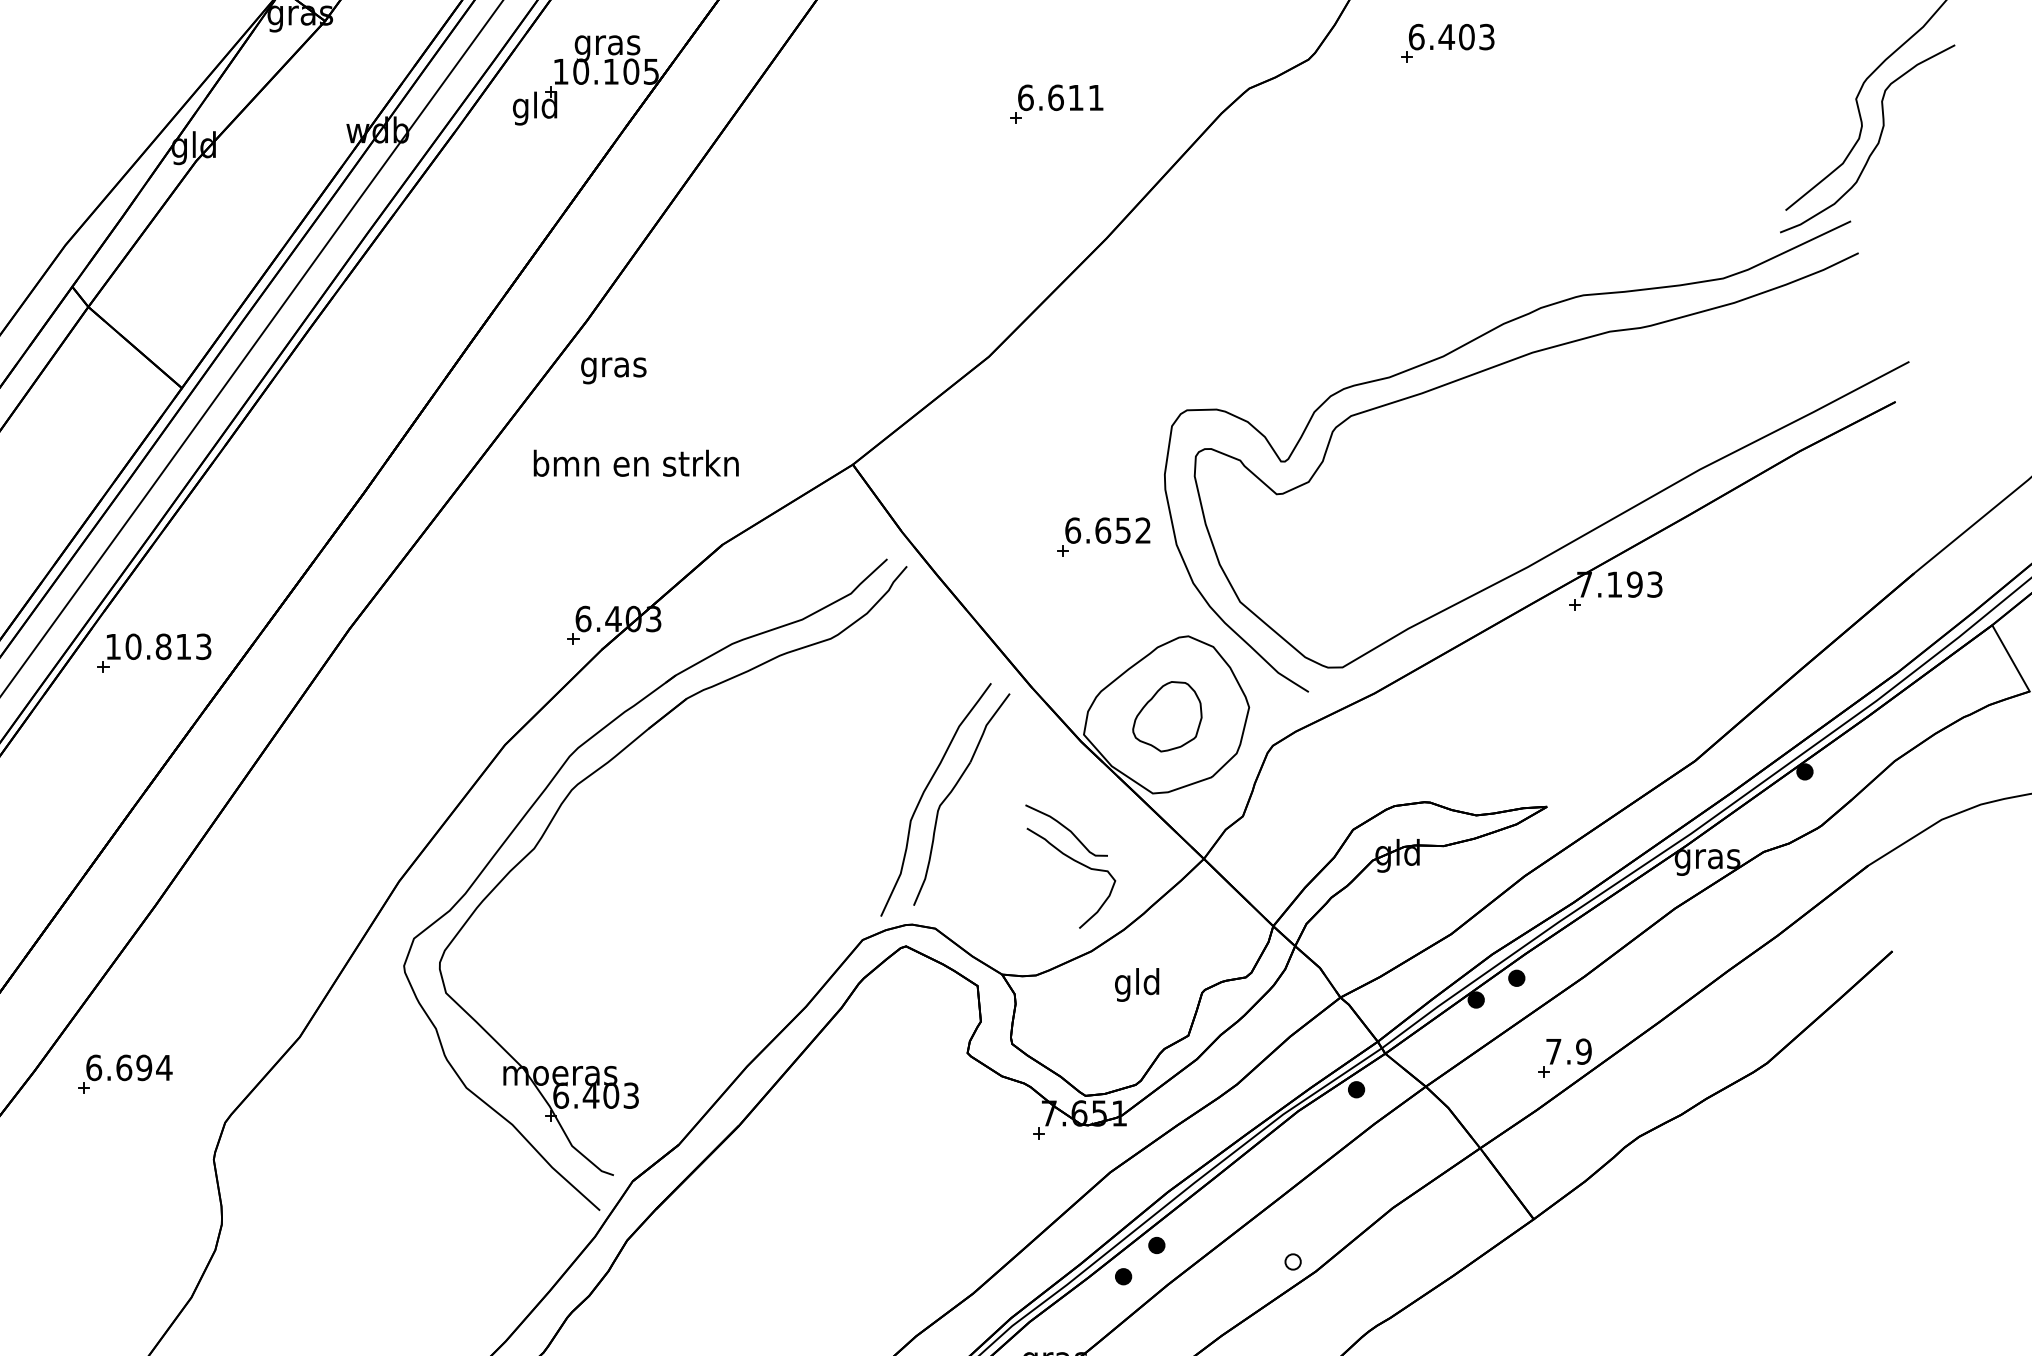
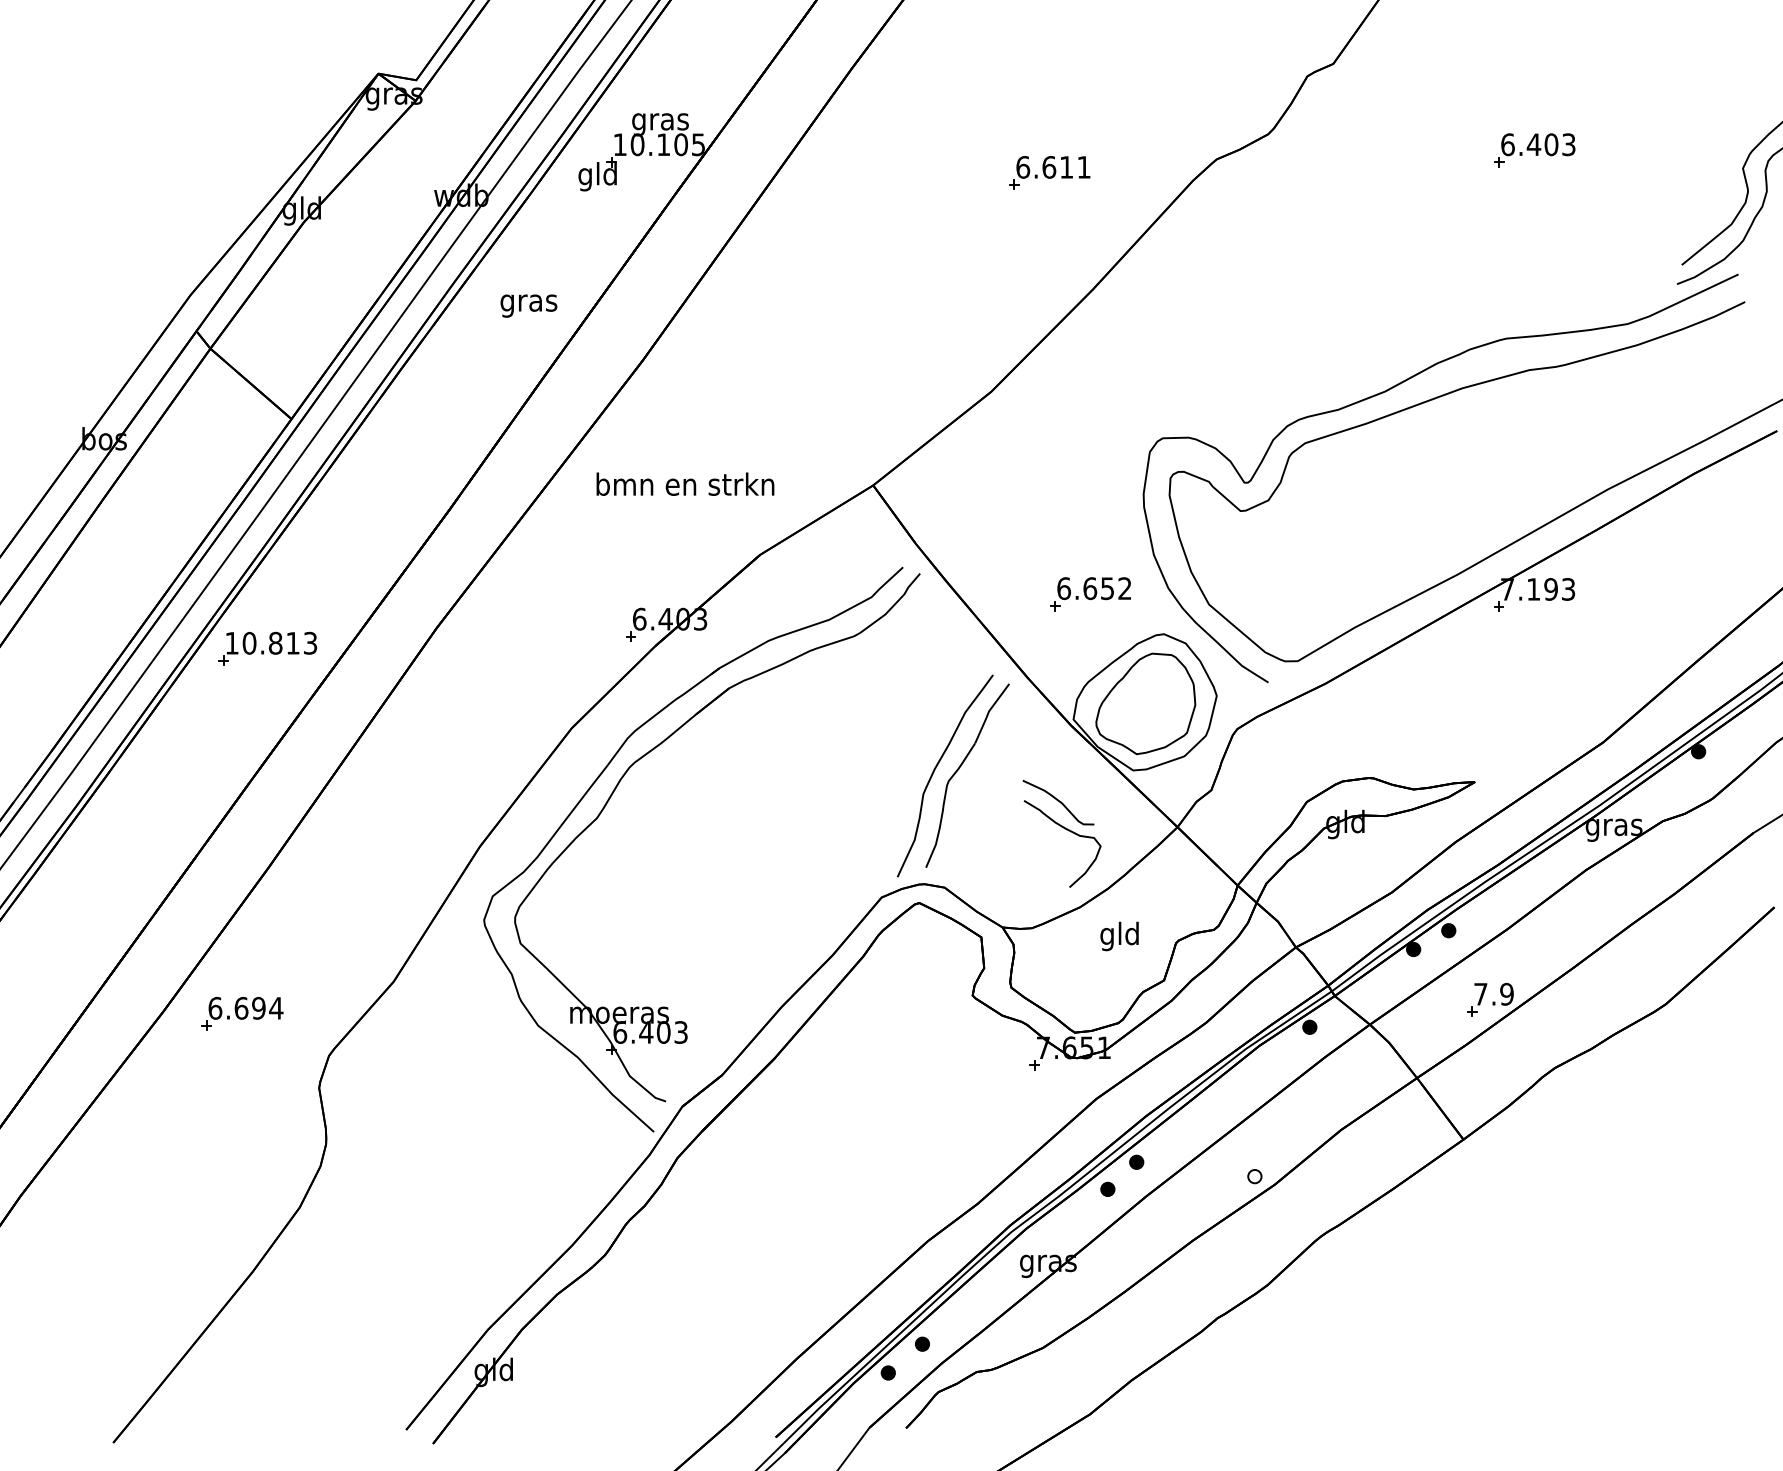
part: (1447, 43) -> (1534, 150), moved
text: (613, 370) -> (528, 305), moved
part: (1103, 537) -> (1090, 594), moved
part: (1166, 716) -> (1145, 703), size x1.67

